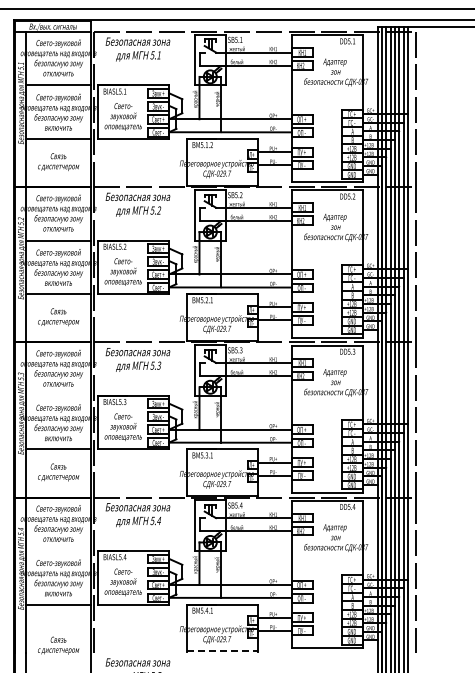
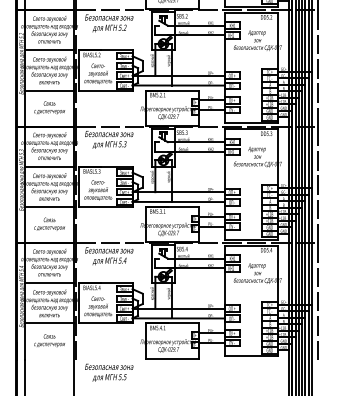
line: (57, 395) -> (48, 166), added
line: (57, 551) -> (48, 283), added
text: (58, 645) -> (49, 340), moved
line: (223, 651) -> (173, 358), dashed -> solid

